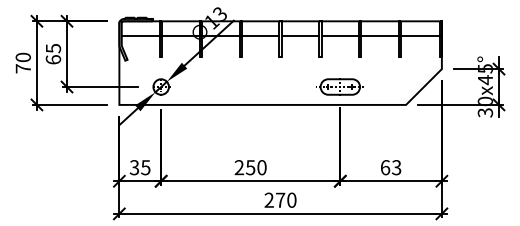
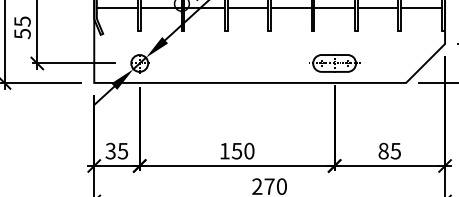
text: (53, 59) -> (22, 33), 65 -> 55
text: (239, 167) -> (224, 151), 250 -> 150
text: (390, 167) -> (389, 151), 63 -> 85

